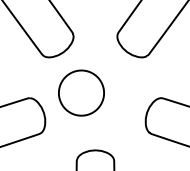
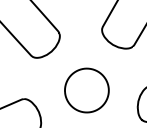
part: (81, 92) -> (86, 89), moved

